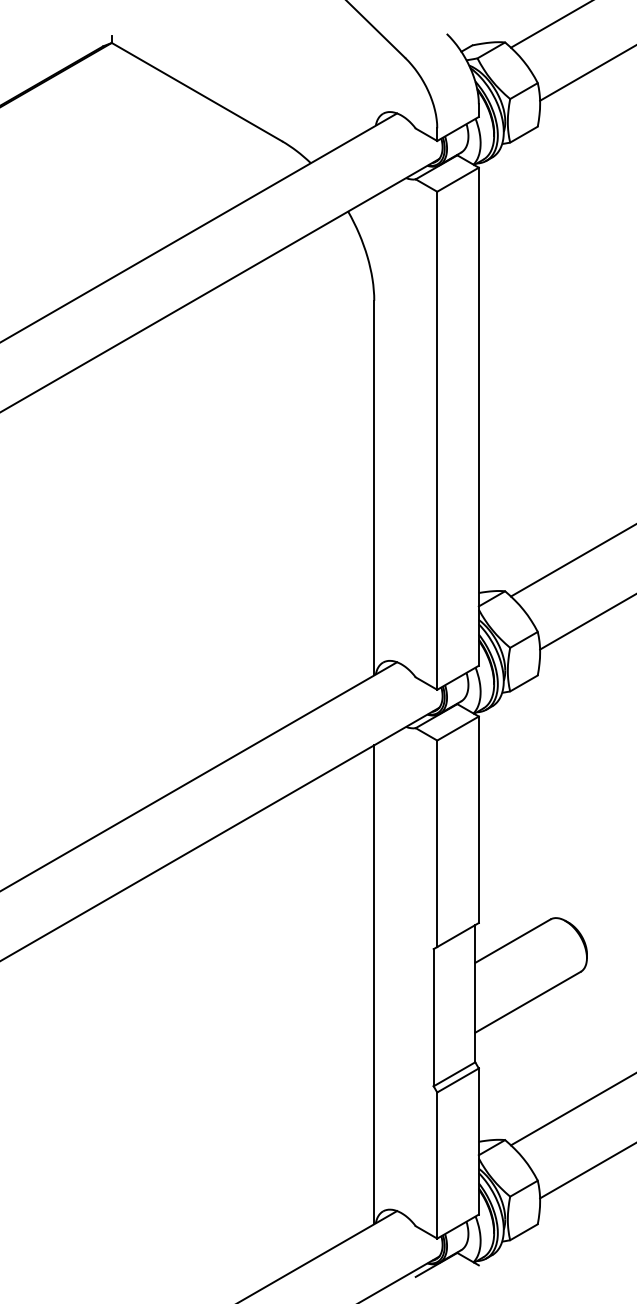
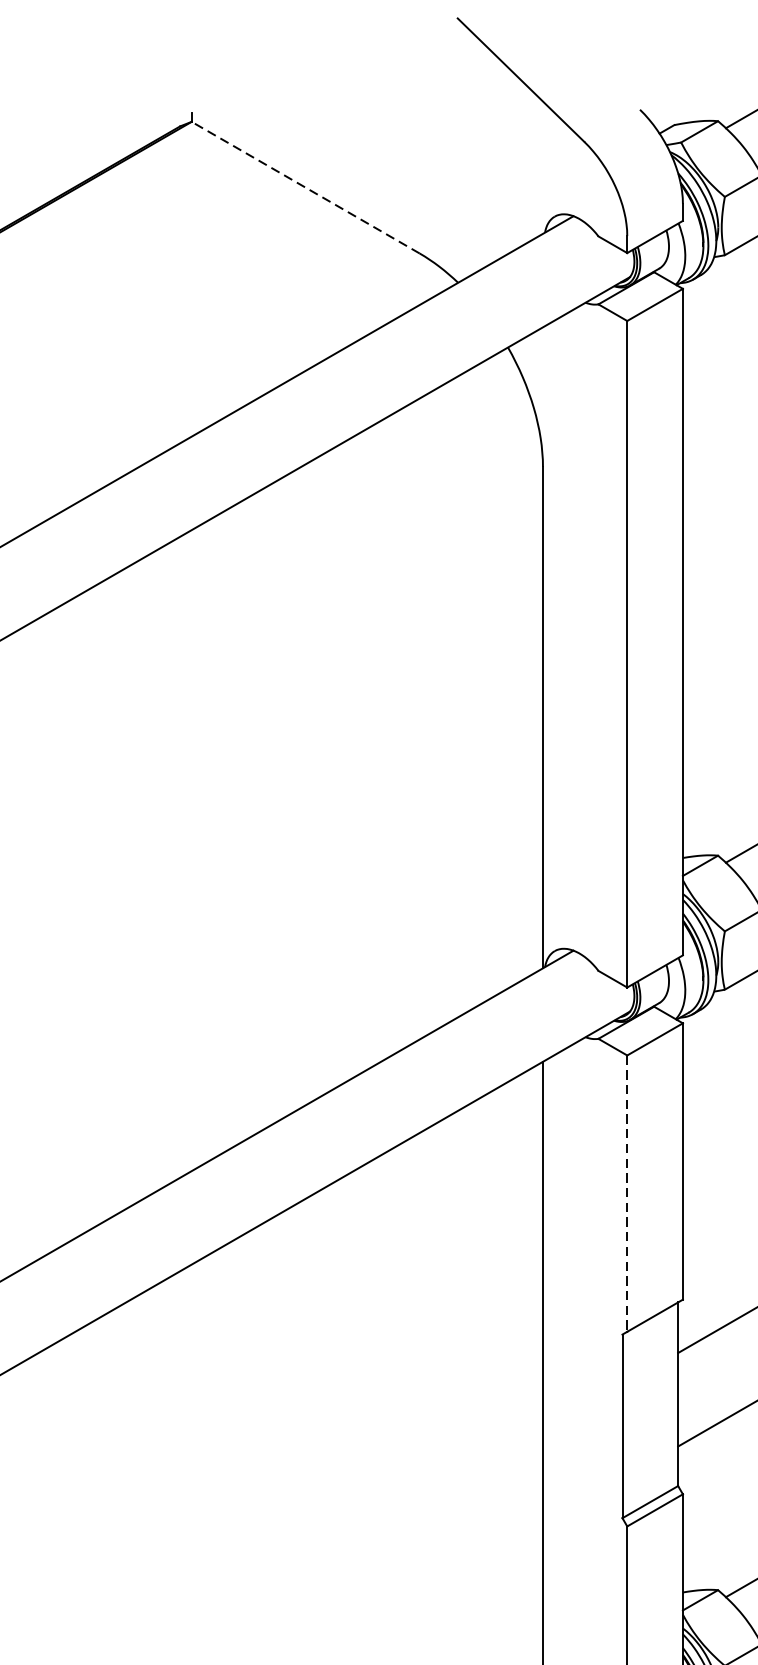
line: (196, 91) -> (305, 186), solid -> dashed
line: (437, 844) -> (627, 1194), solid -> dashed

